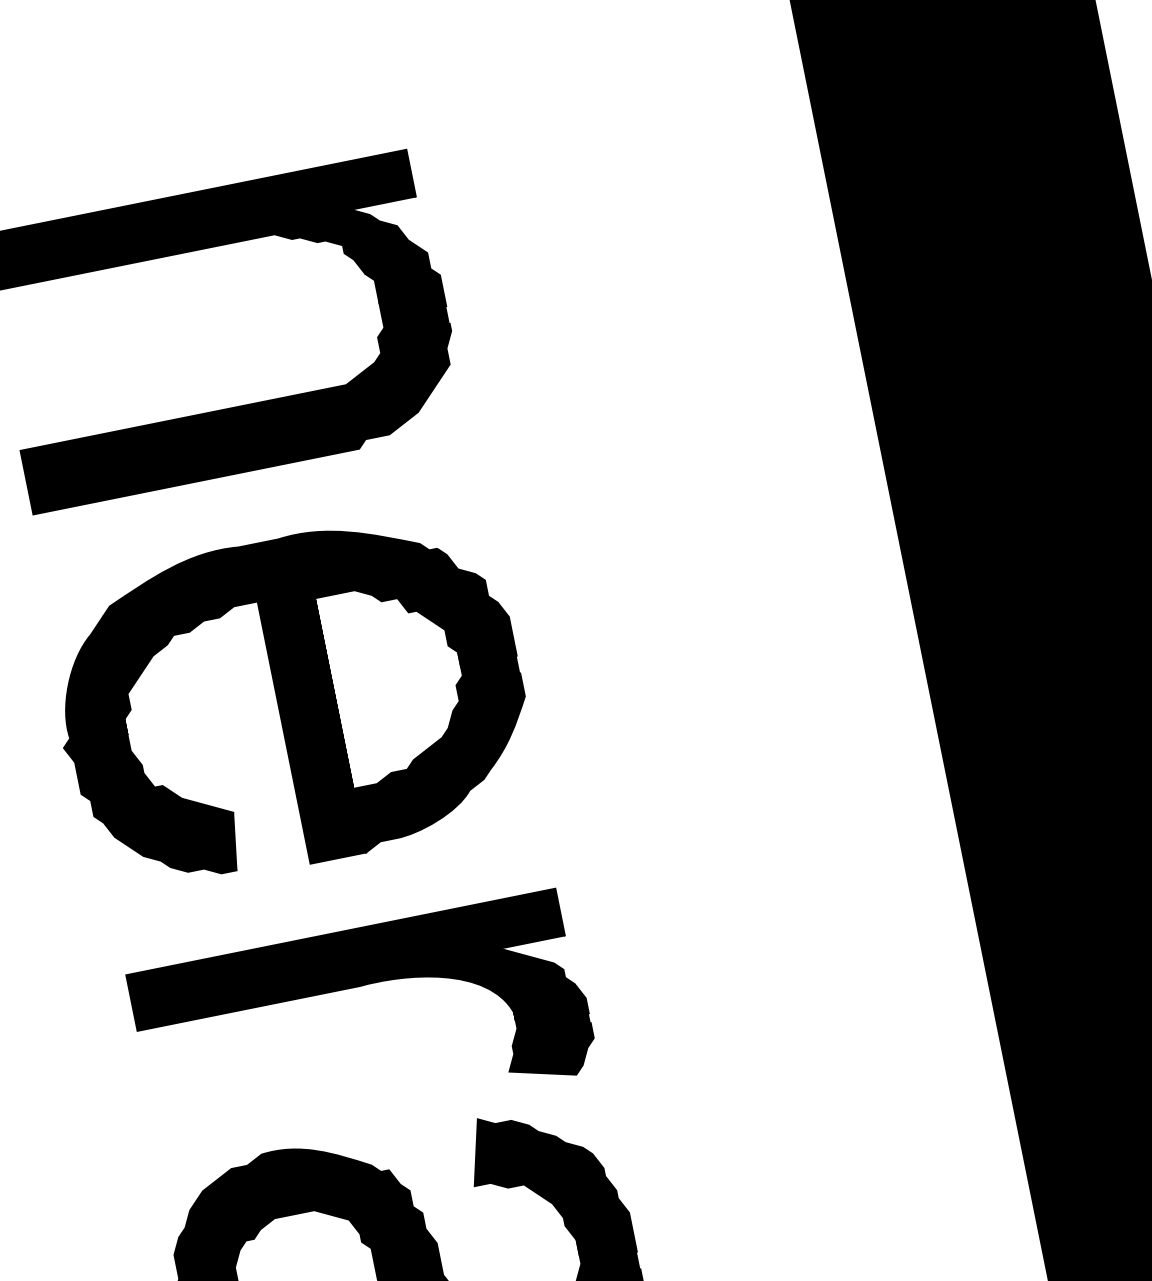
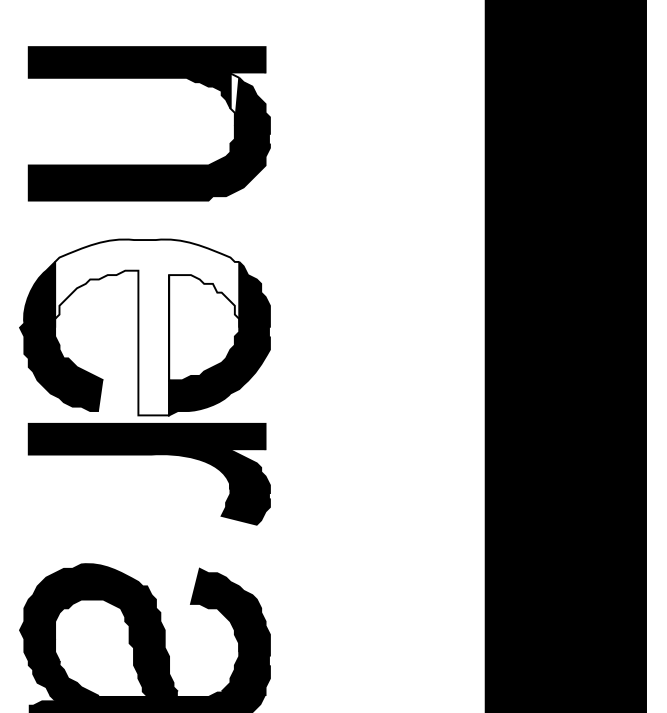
fill: (369, 256) -> (234, 99), removed
fill: (294, 701) -> (147, 327), removed
part: (354, 988) -> (148, 455), moved

